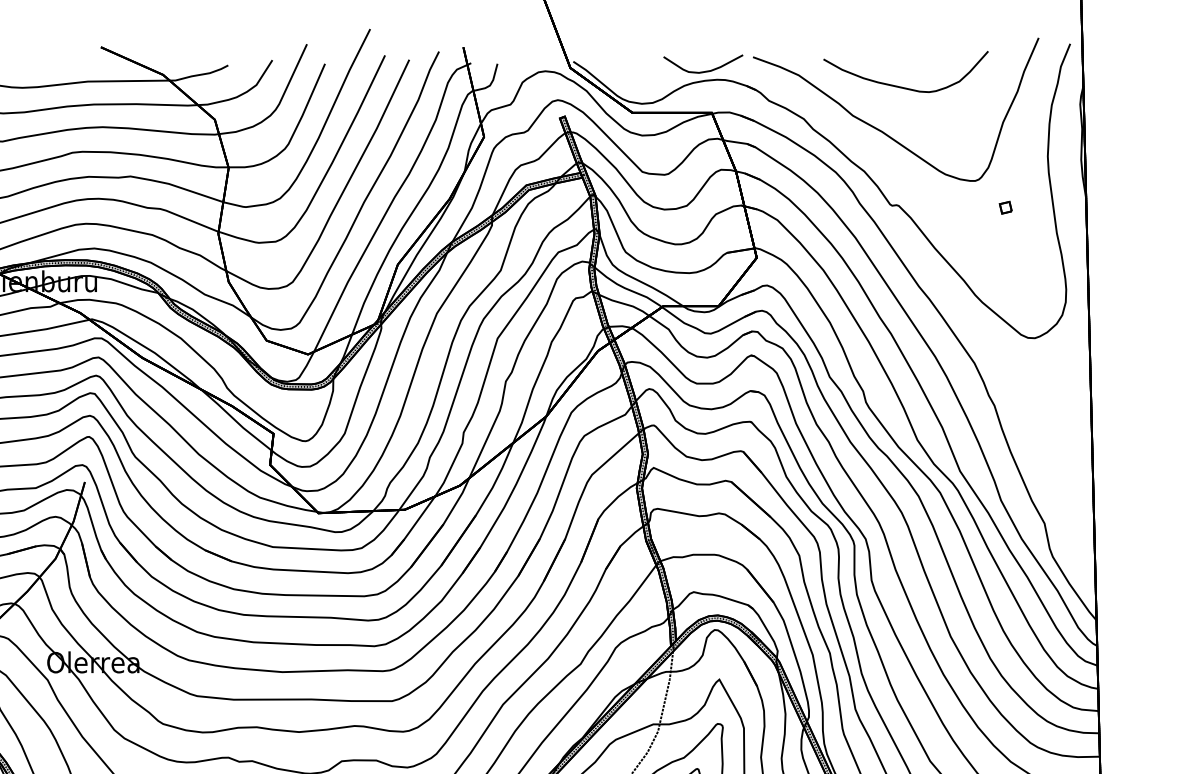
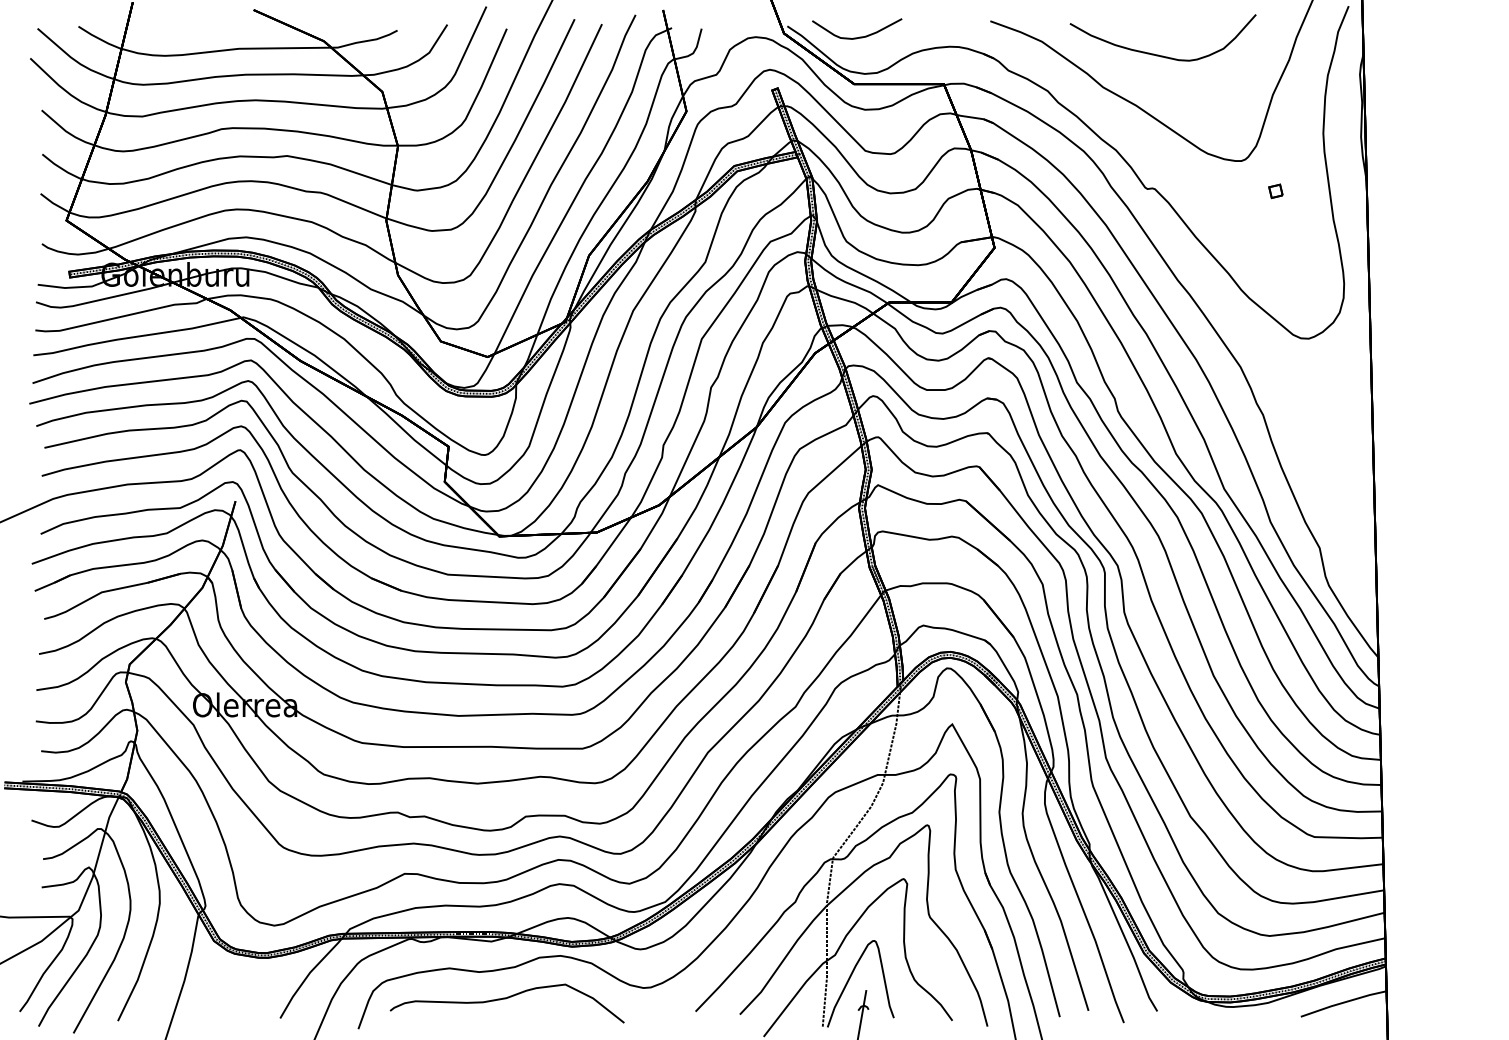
curve: (705, 70) -> (859, 36), moved

